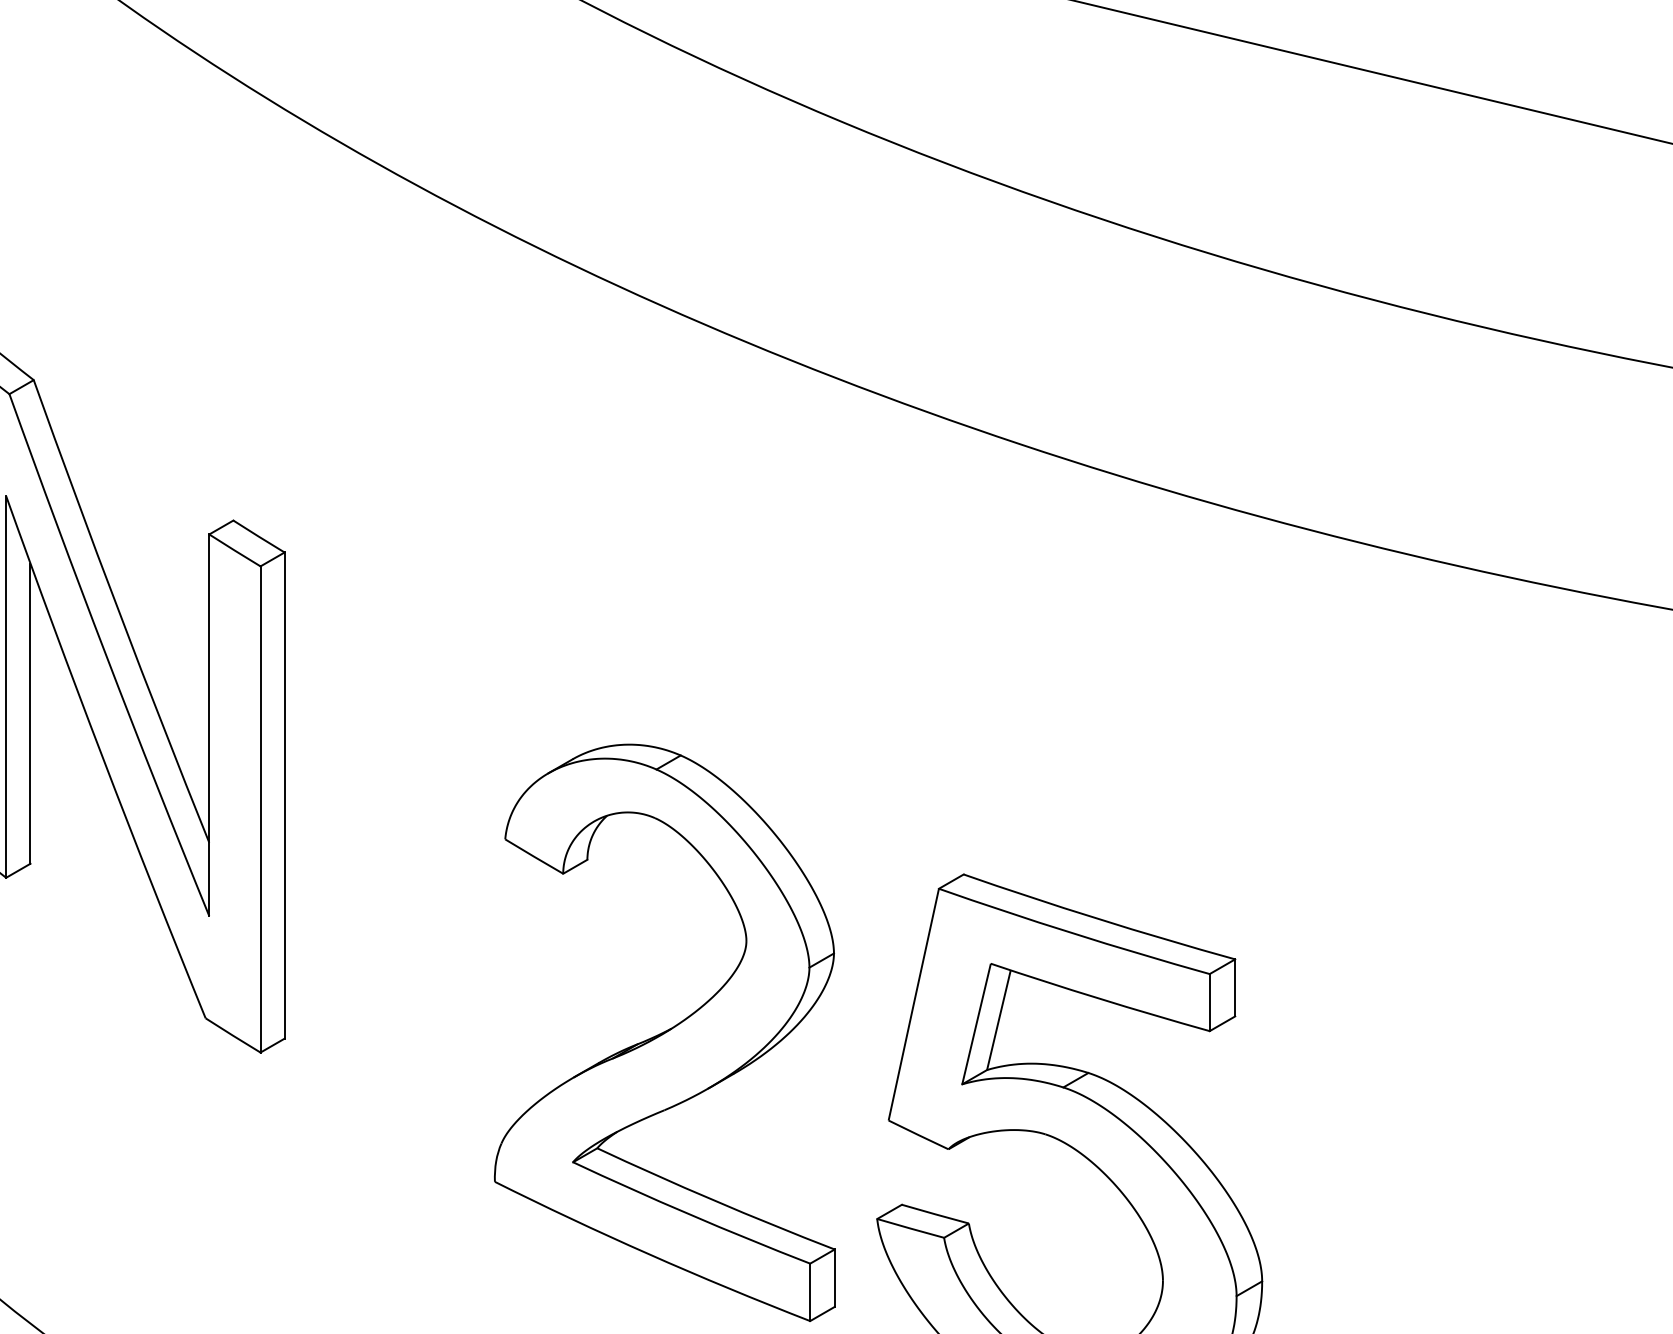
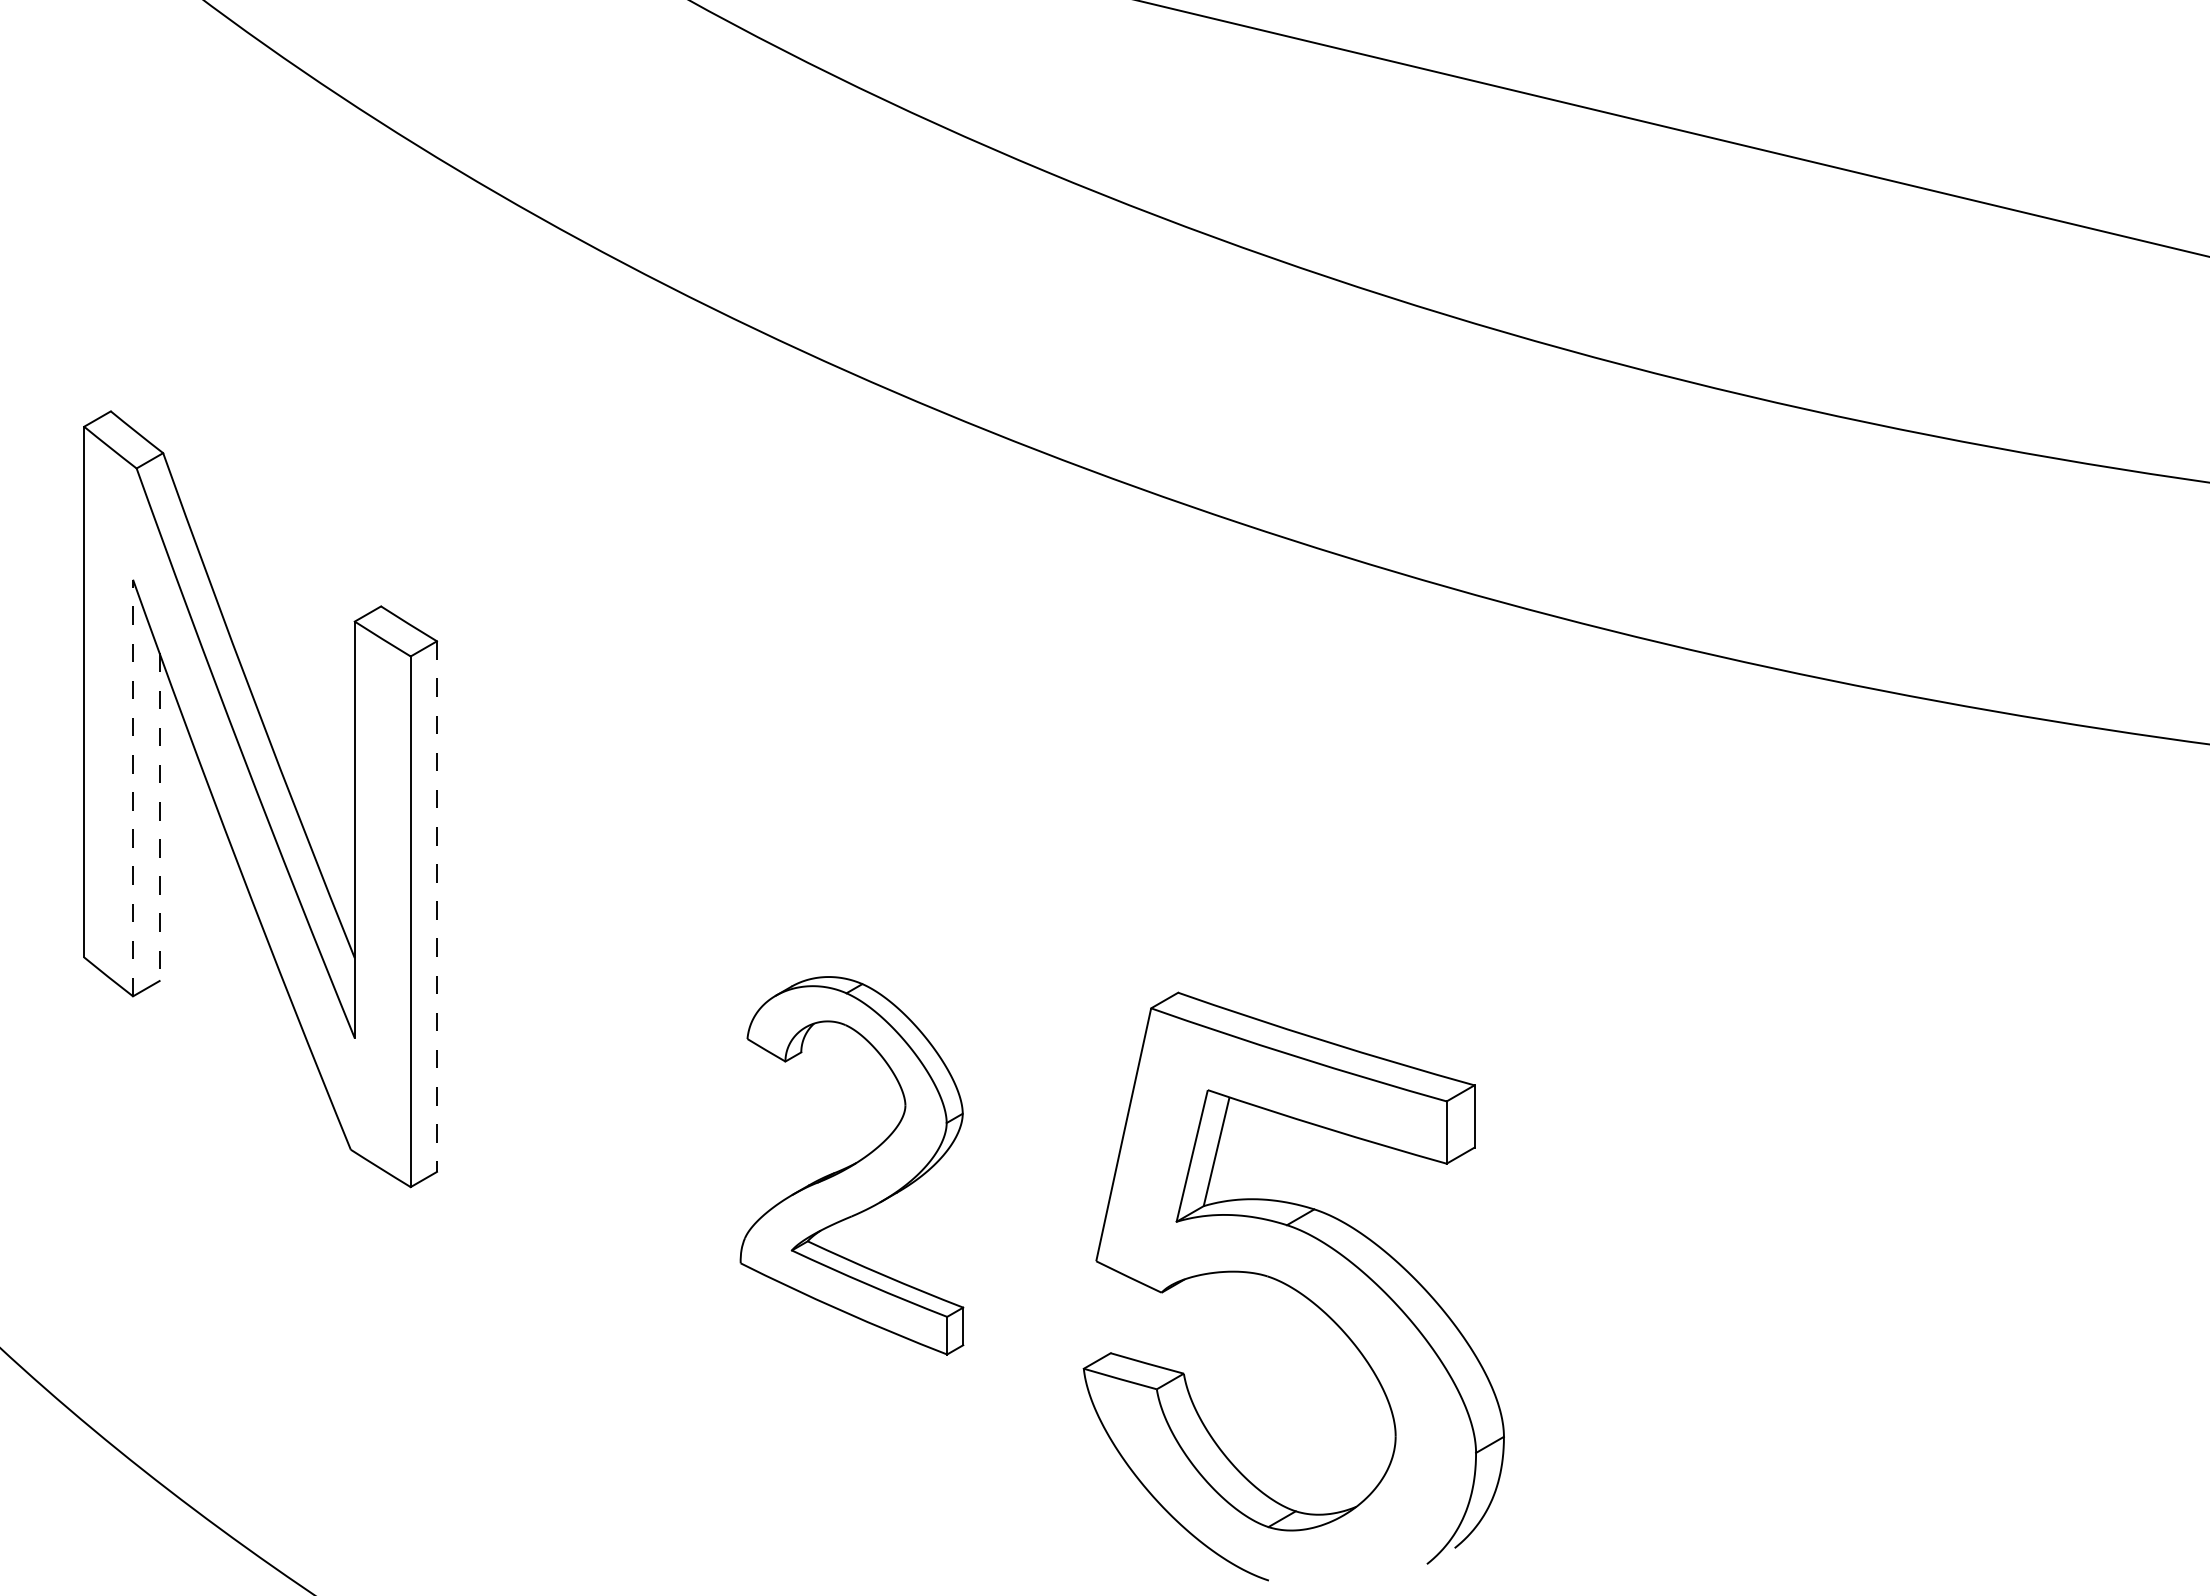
line: (6, 686) -> (133, 787), solid -> dashed
line: (30, 713) -> (159, 817), solid -> dashed
line: (285, 796) -> (437, 907), solid -> dashed
part: (664, 1032) -> (851, 1165), size x0.6

